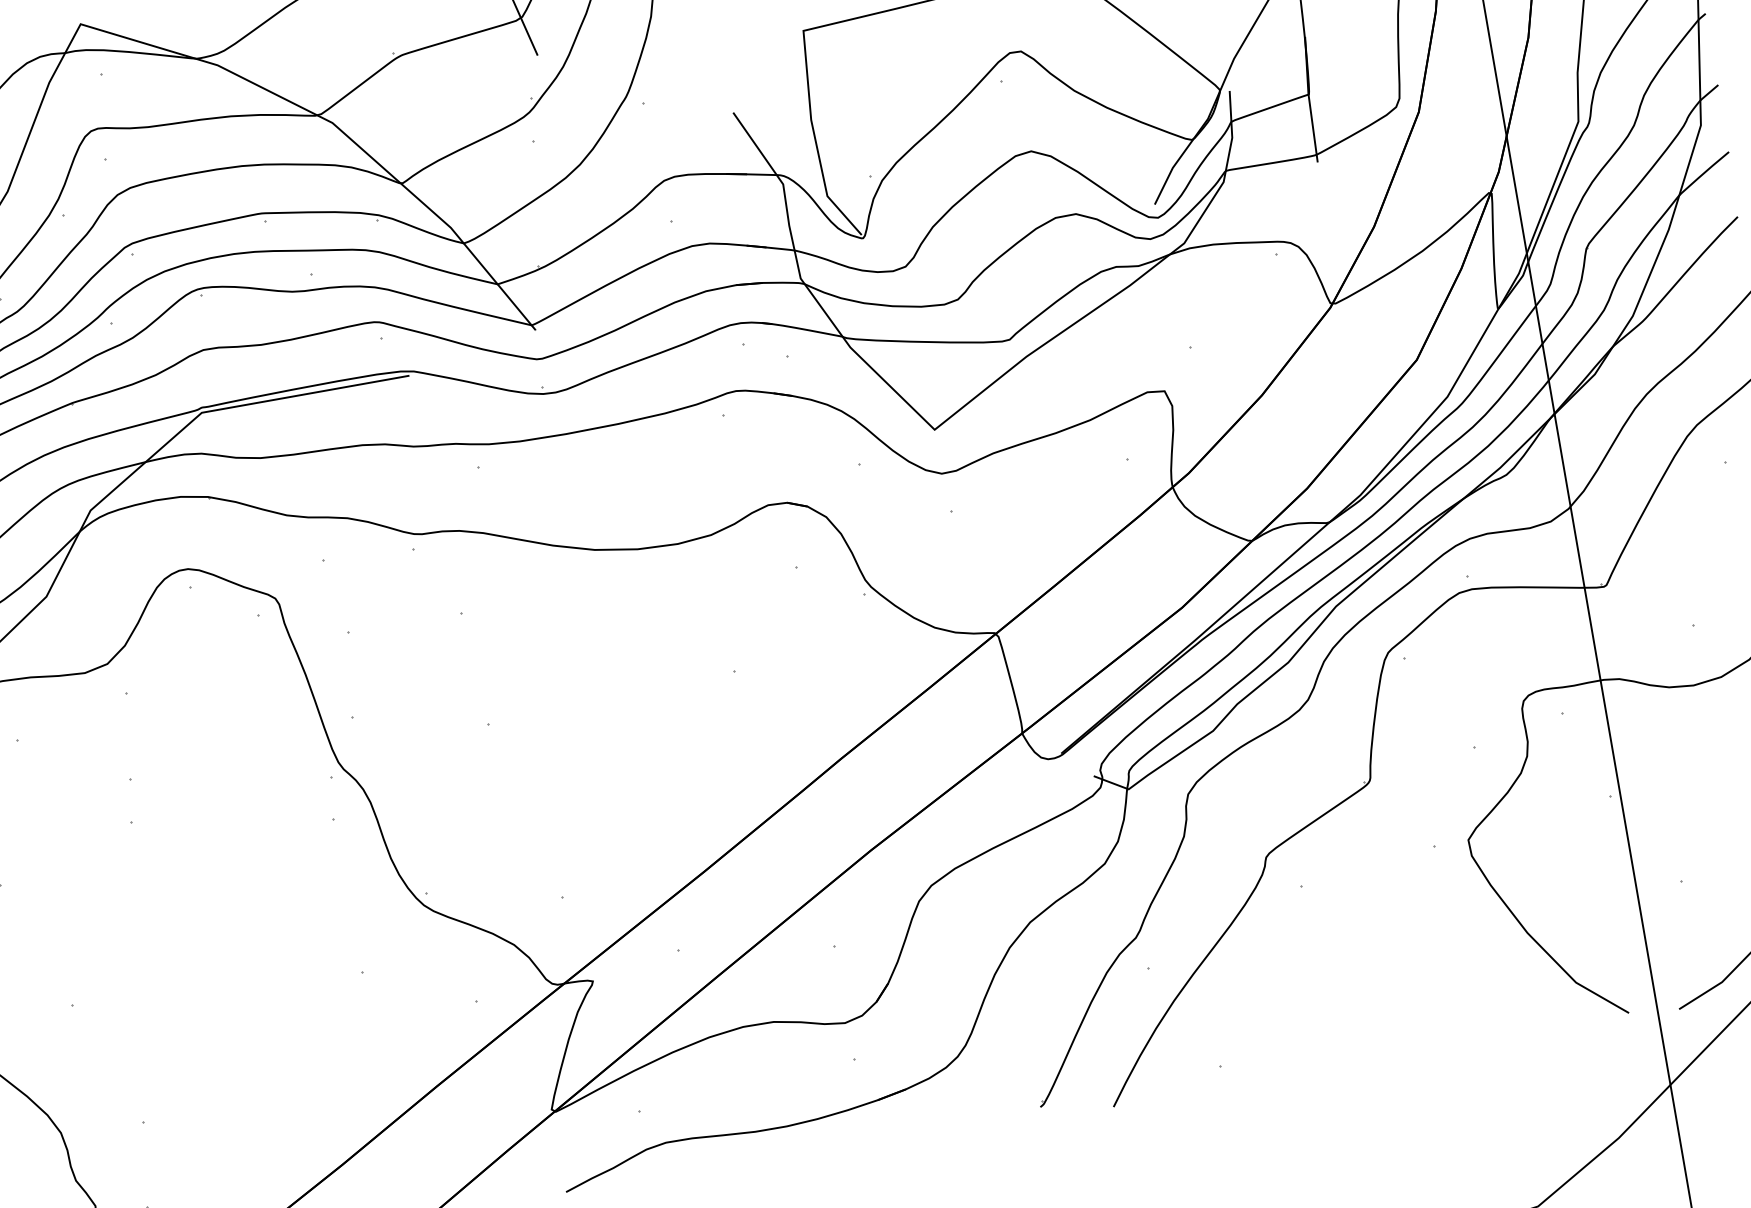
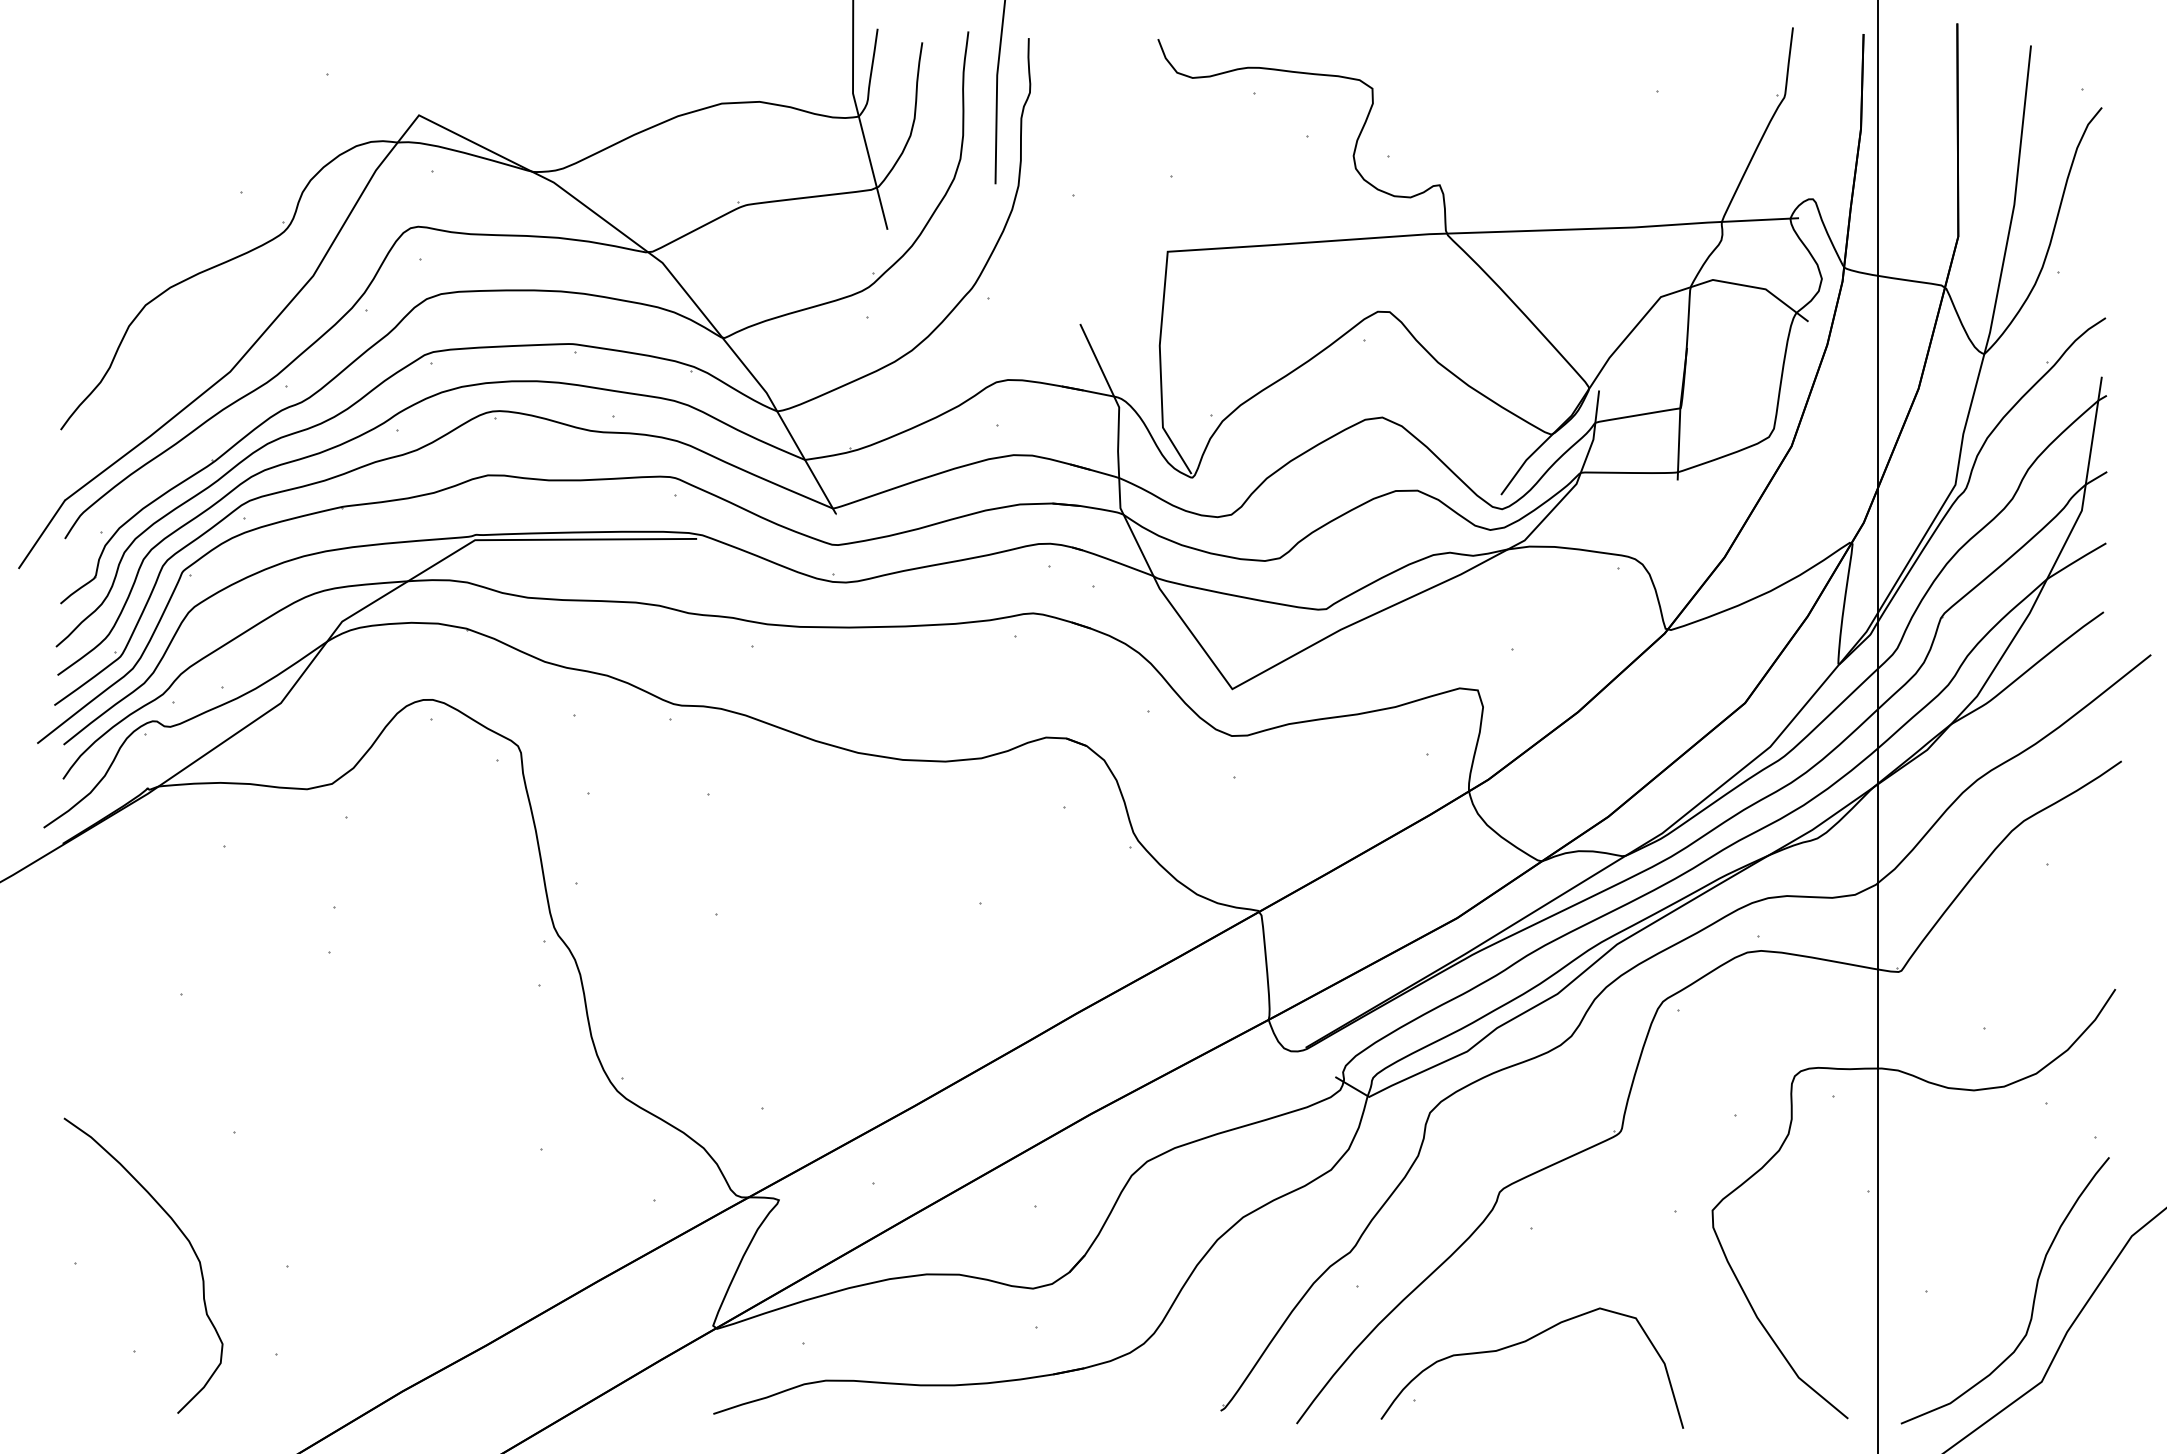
curve: (1314, 993) -> (1525, 1342), added

